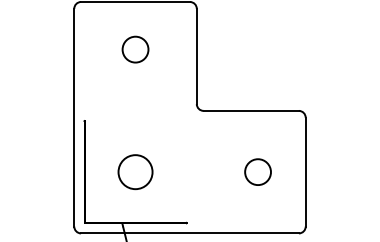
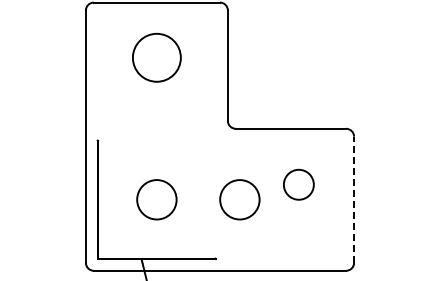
circle: (135, 49) -> (156, 57), size x1.6
circle: (206, 171) -> (239, 199), added
circle: (257, 171) -> (298, 184), moved
line: (306, 171) -> (354, 199), solid -> dashed

